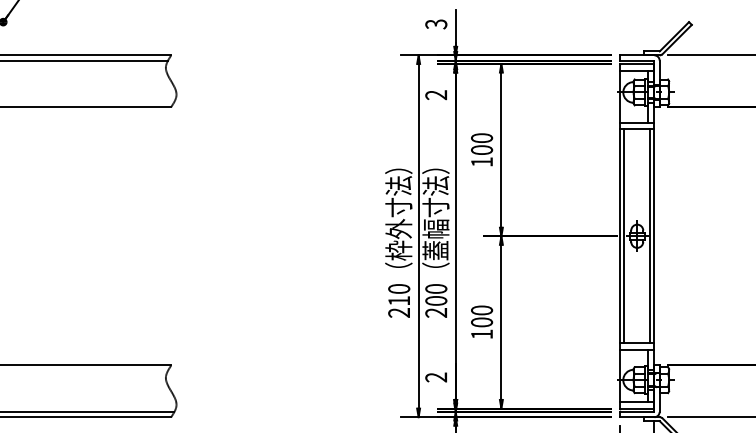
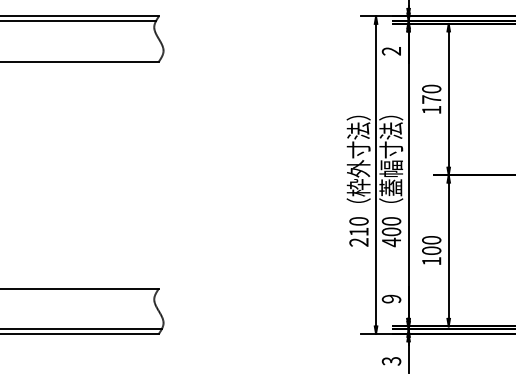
text: (482, 149) -> (432, 98), 100 -> 170
text: (436, 312) -> (391, 242), 200 -> 400
text: (436, 377) -> (391, 299), 2 -> 9

